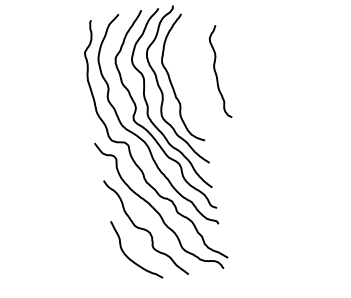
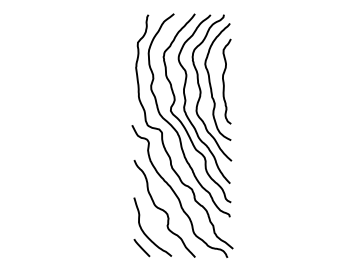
curve: (216, 72) -> (224, 81), moved
line: (128, 275) -> (141, 248), added

